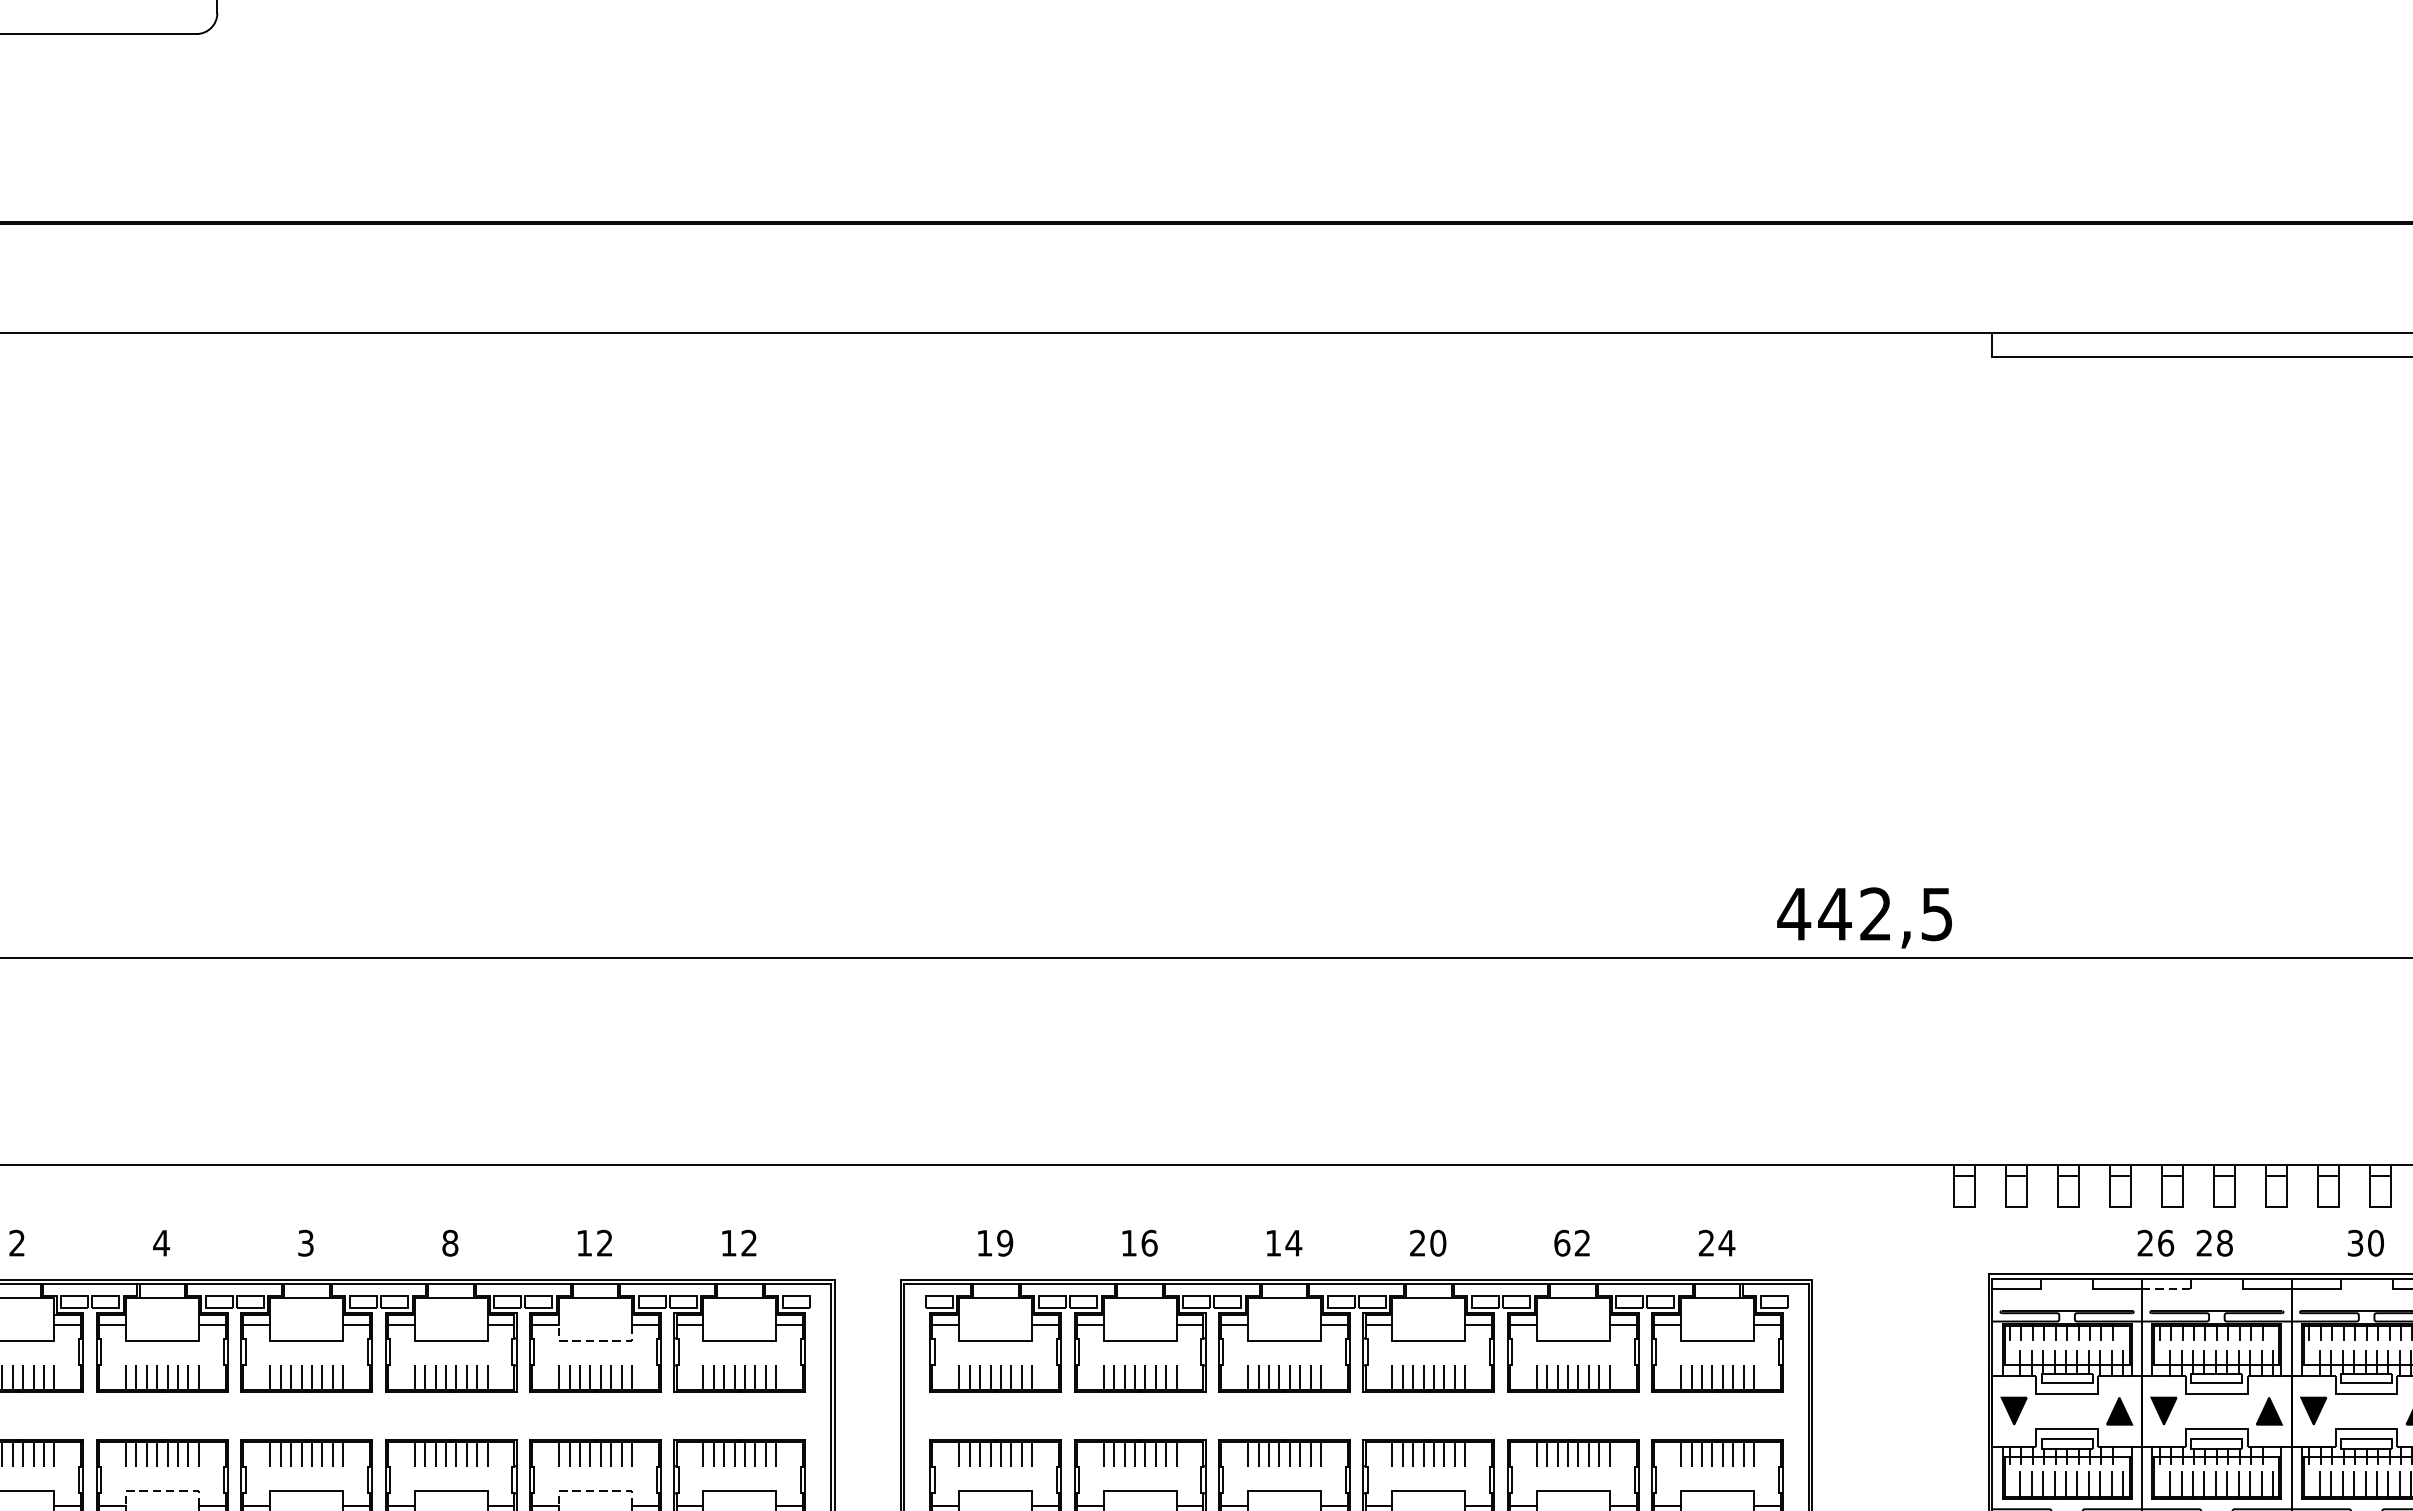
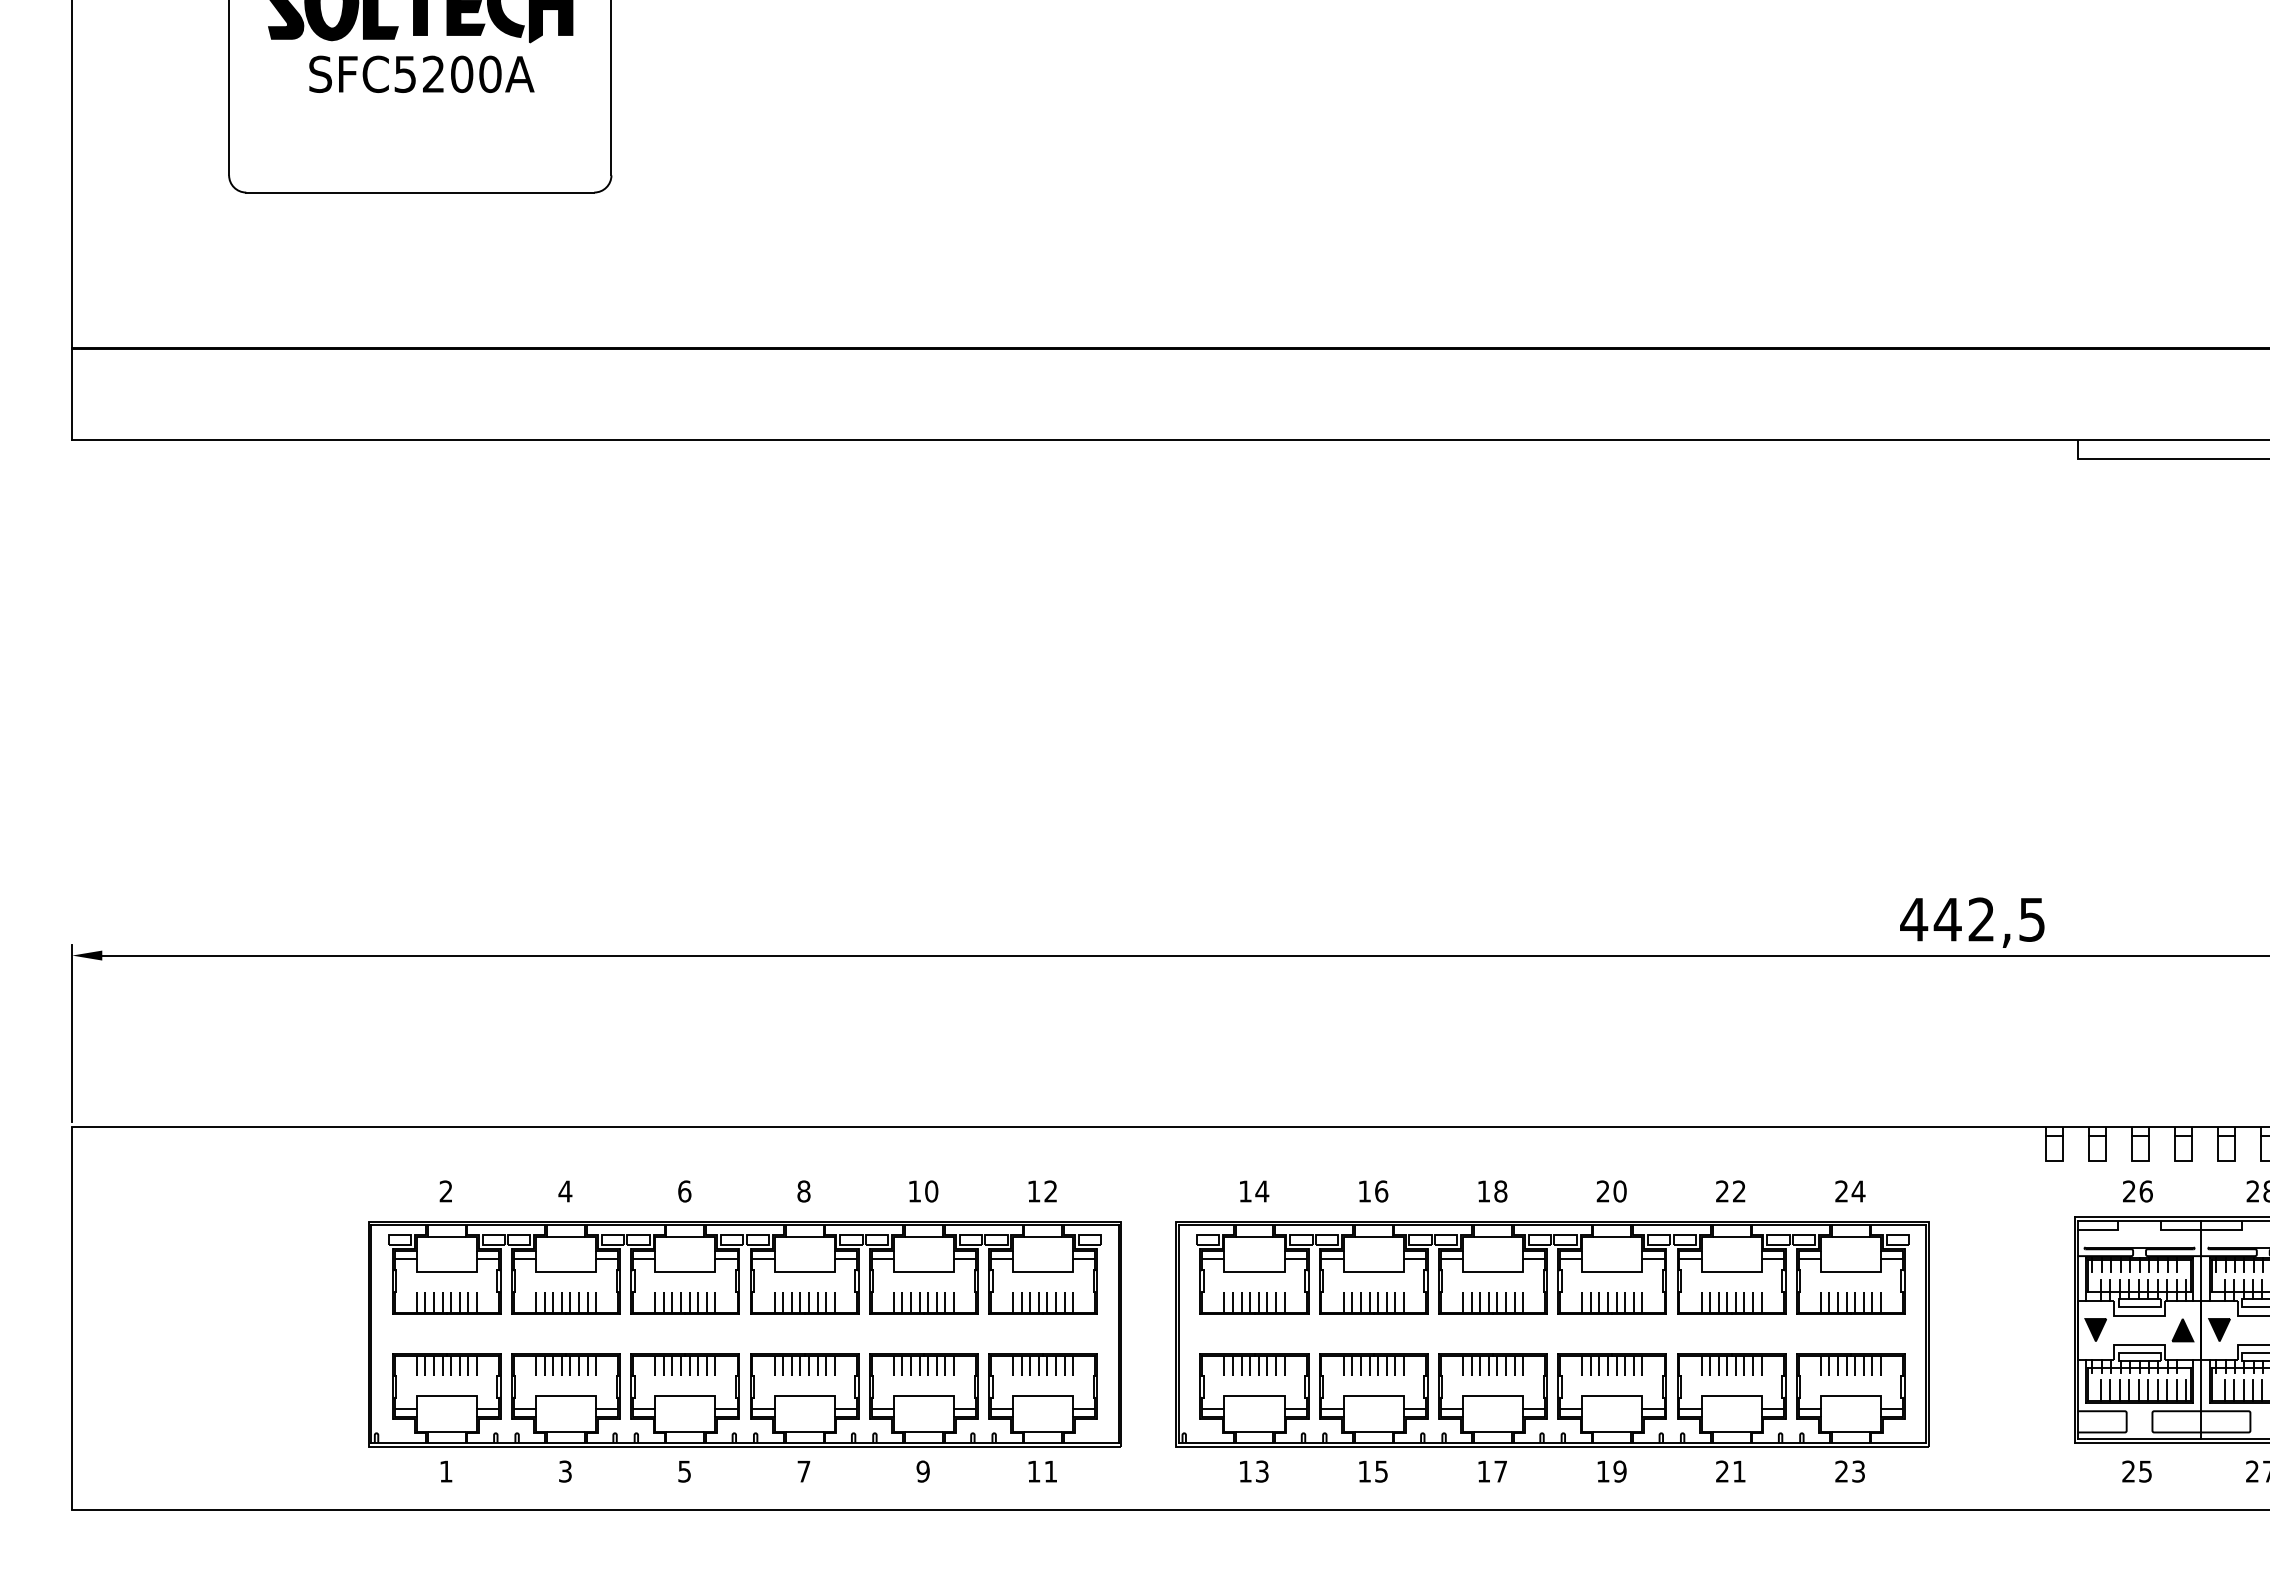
text: (305, 1243) -> (684, 1191), 3 -> 6
text: (604, 1243) -> (931, 1191), 12 -> 10
text: (1005, 1243) -> (1262, 1191), 19 -> 14
text: (1293, 1243) -> (1500, 1191), 14 -> 18
text: (1562, 1243) -> (1722, 1191), 62 -> 22
text: (2155, 1243) -> (2137, 1191), moved
line: (2167, 1289) -> (2222, 1229), dashed -> solid
line: (595, 1341) -> (923, 1272), dashed -> solid
line: (161, 1490) -> (565, 1395), dashed -> solid
line: (595, 1490) -> (923, 1395), dashed -> solid

